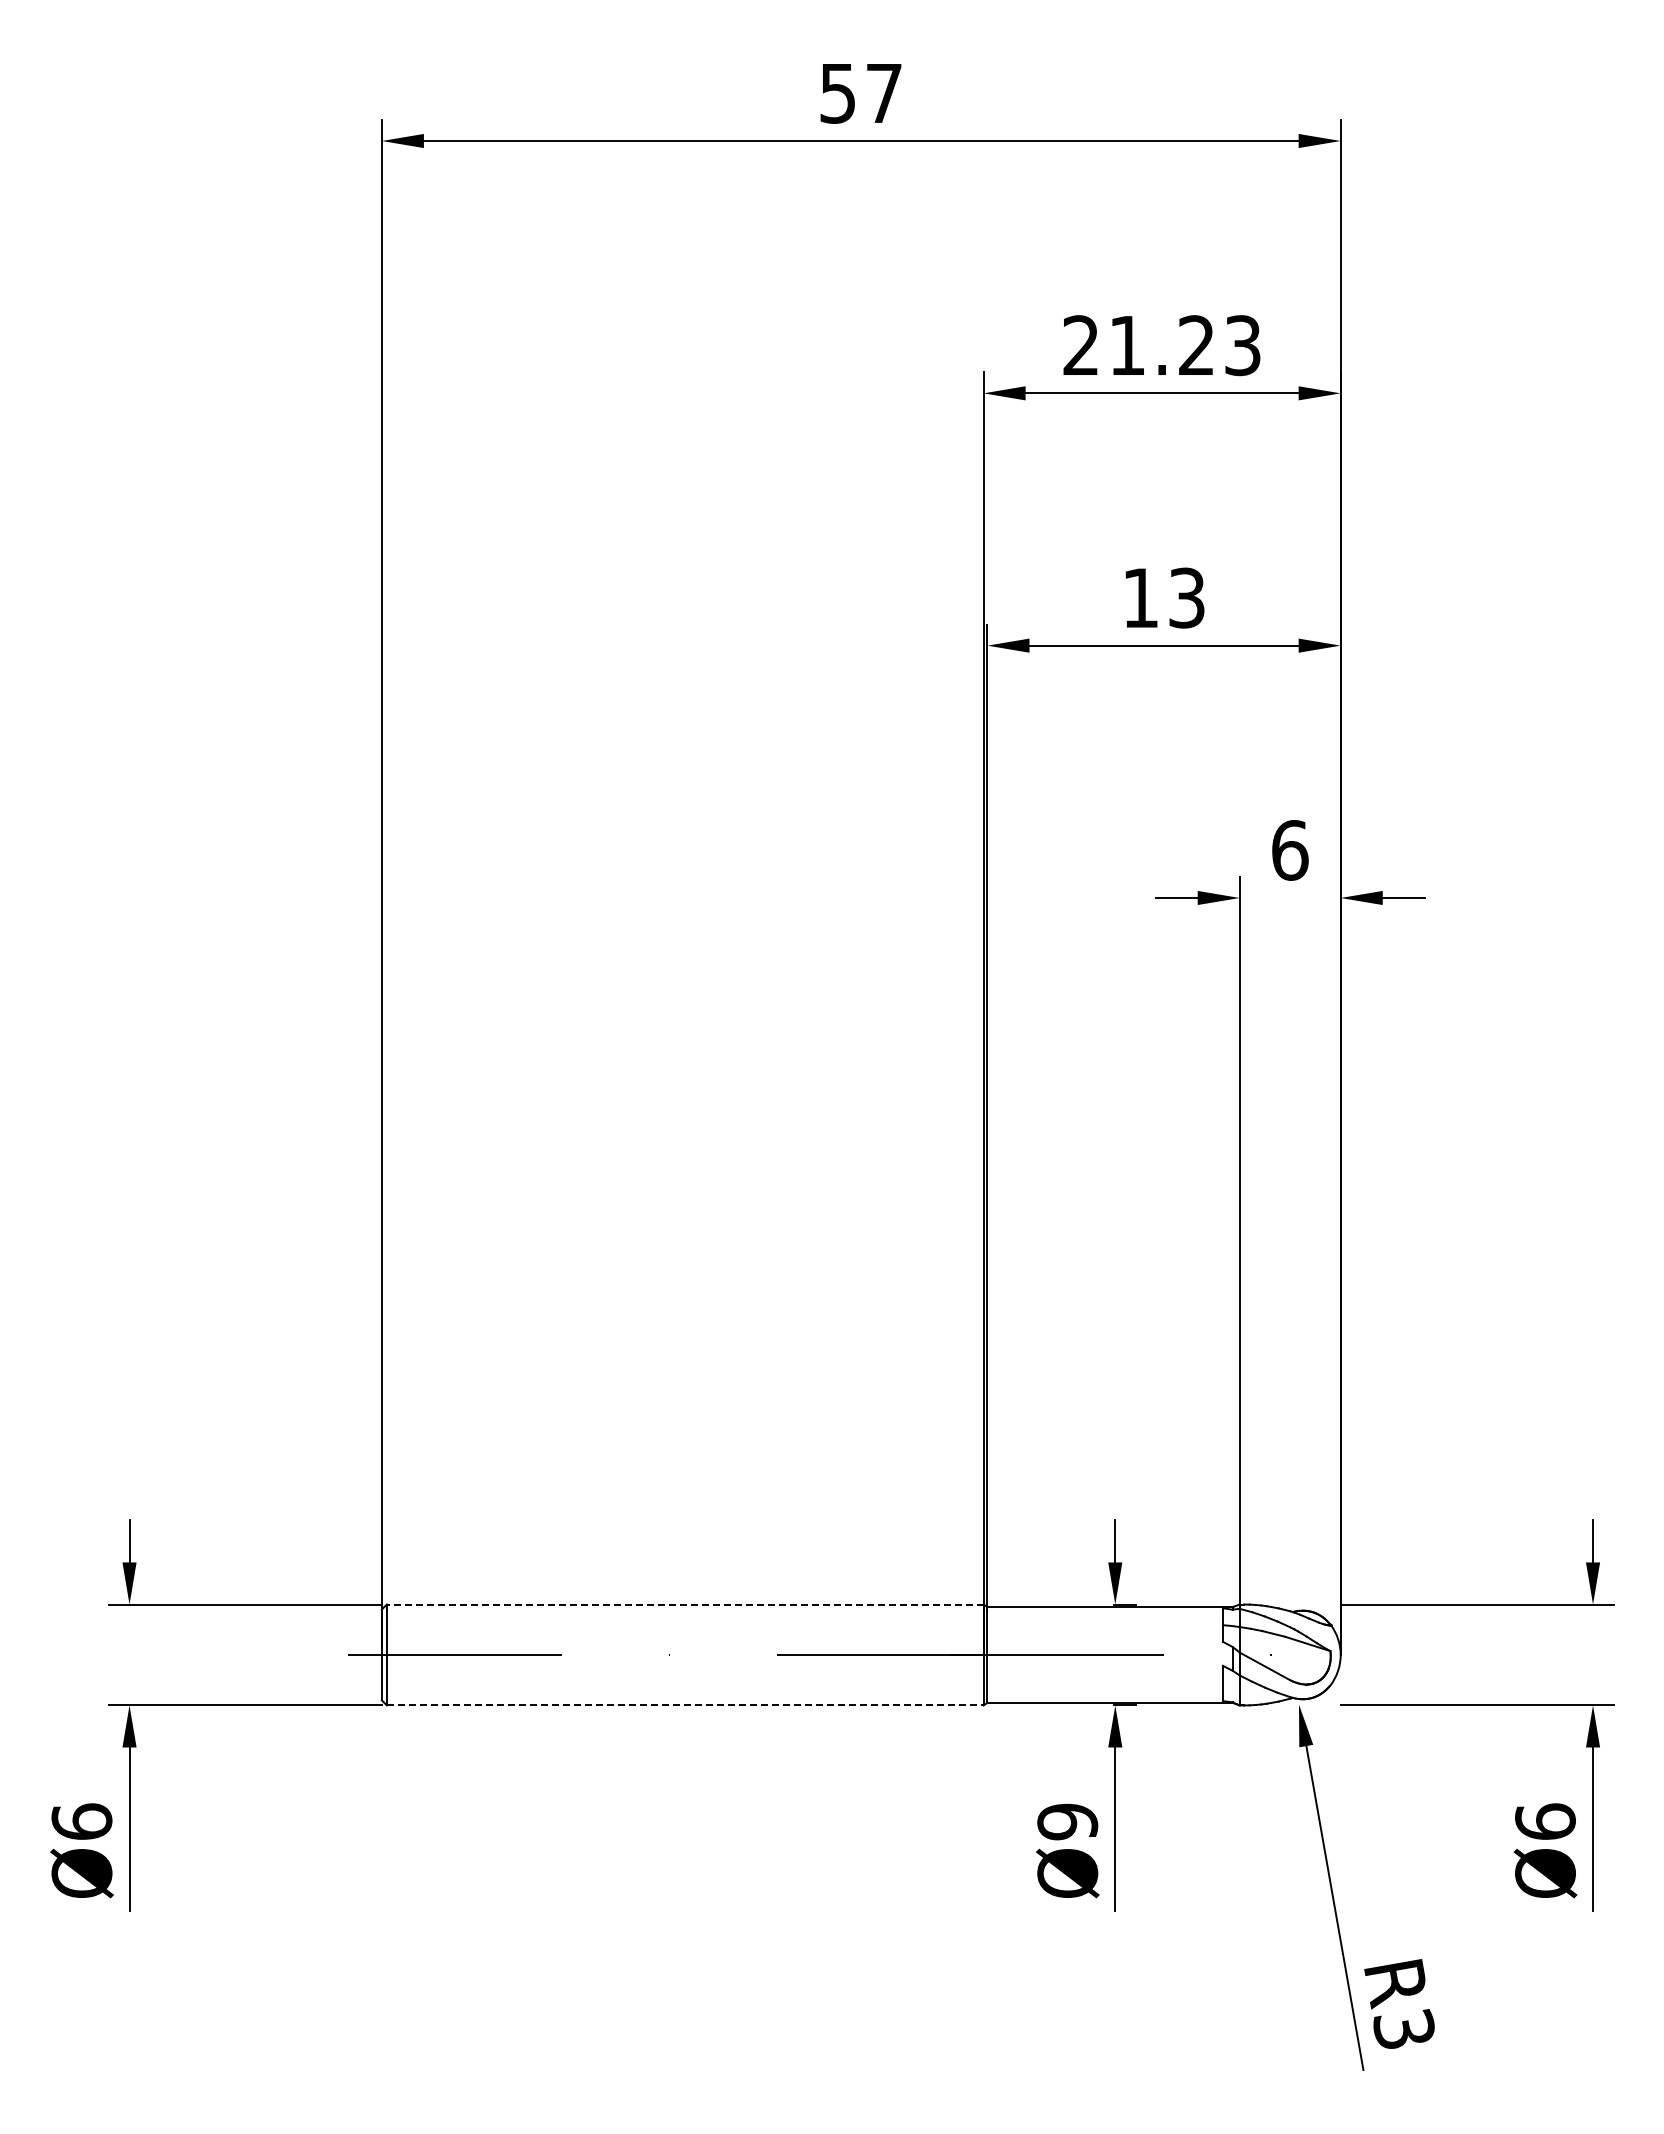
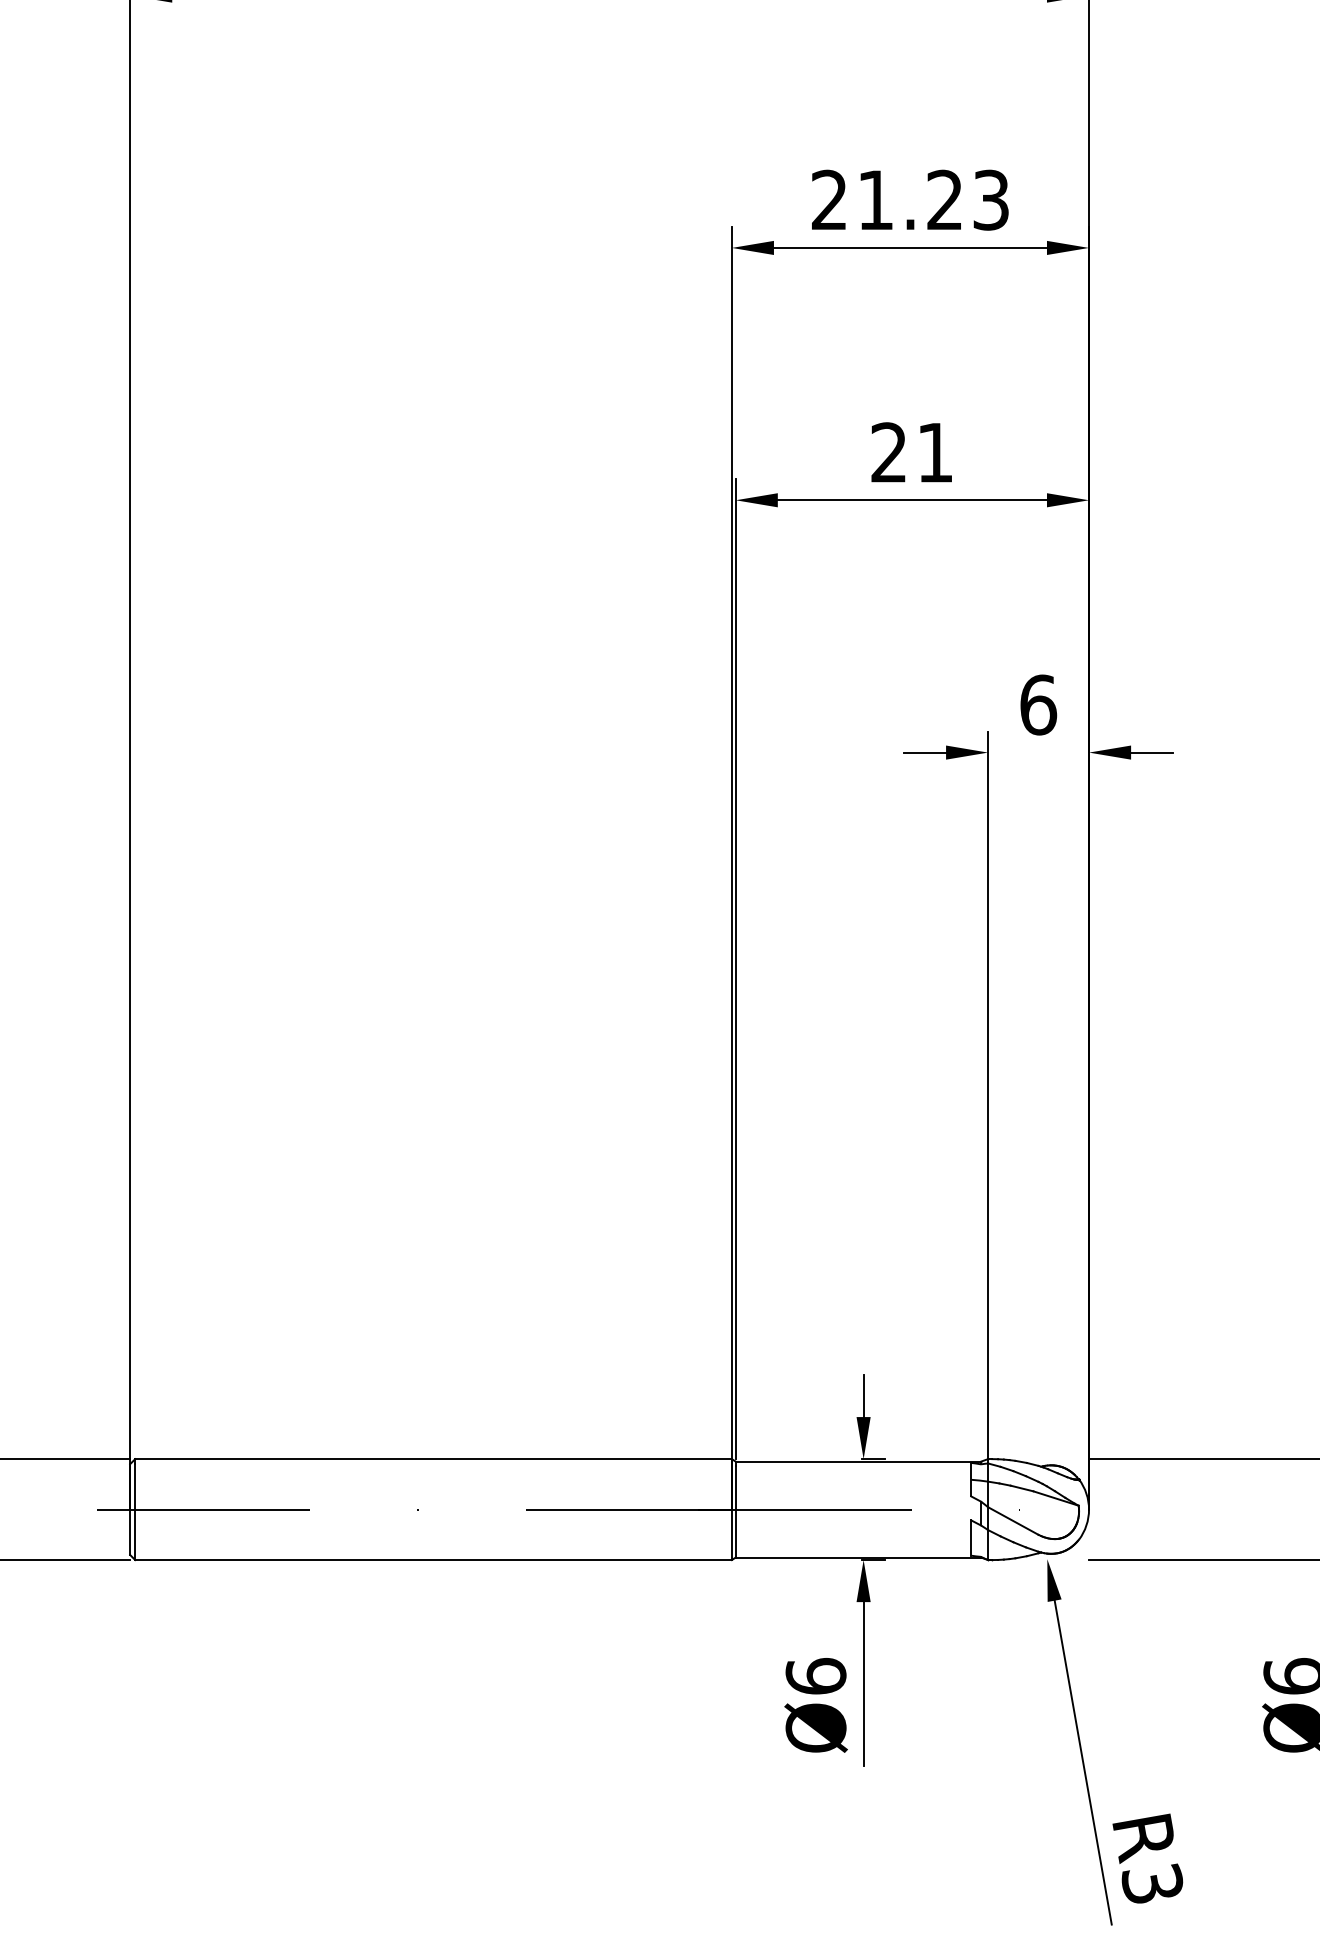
text: (1163, 597) -> (911, 452), 13 -> 21
line: (684, 1604) -> (432, 1459), dashed -> solid
line: (685, 1705) -> (433, 1560), dashed -> solid
text: (1067, 1821) -> (815, 1676), Ø9 -> Ø6

